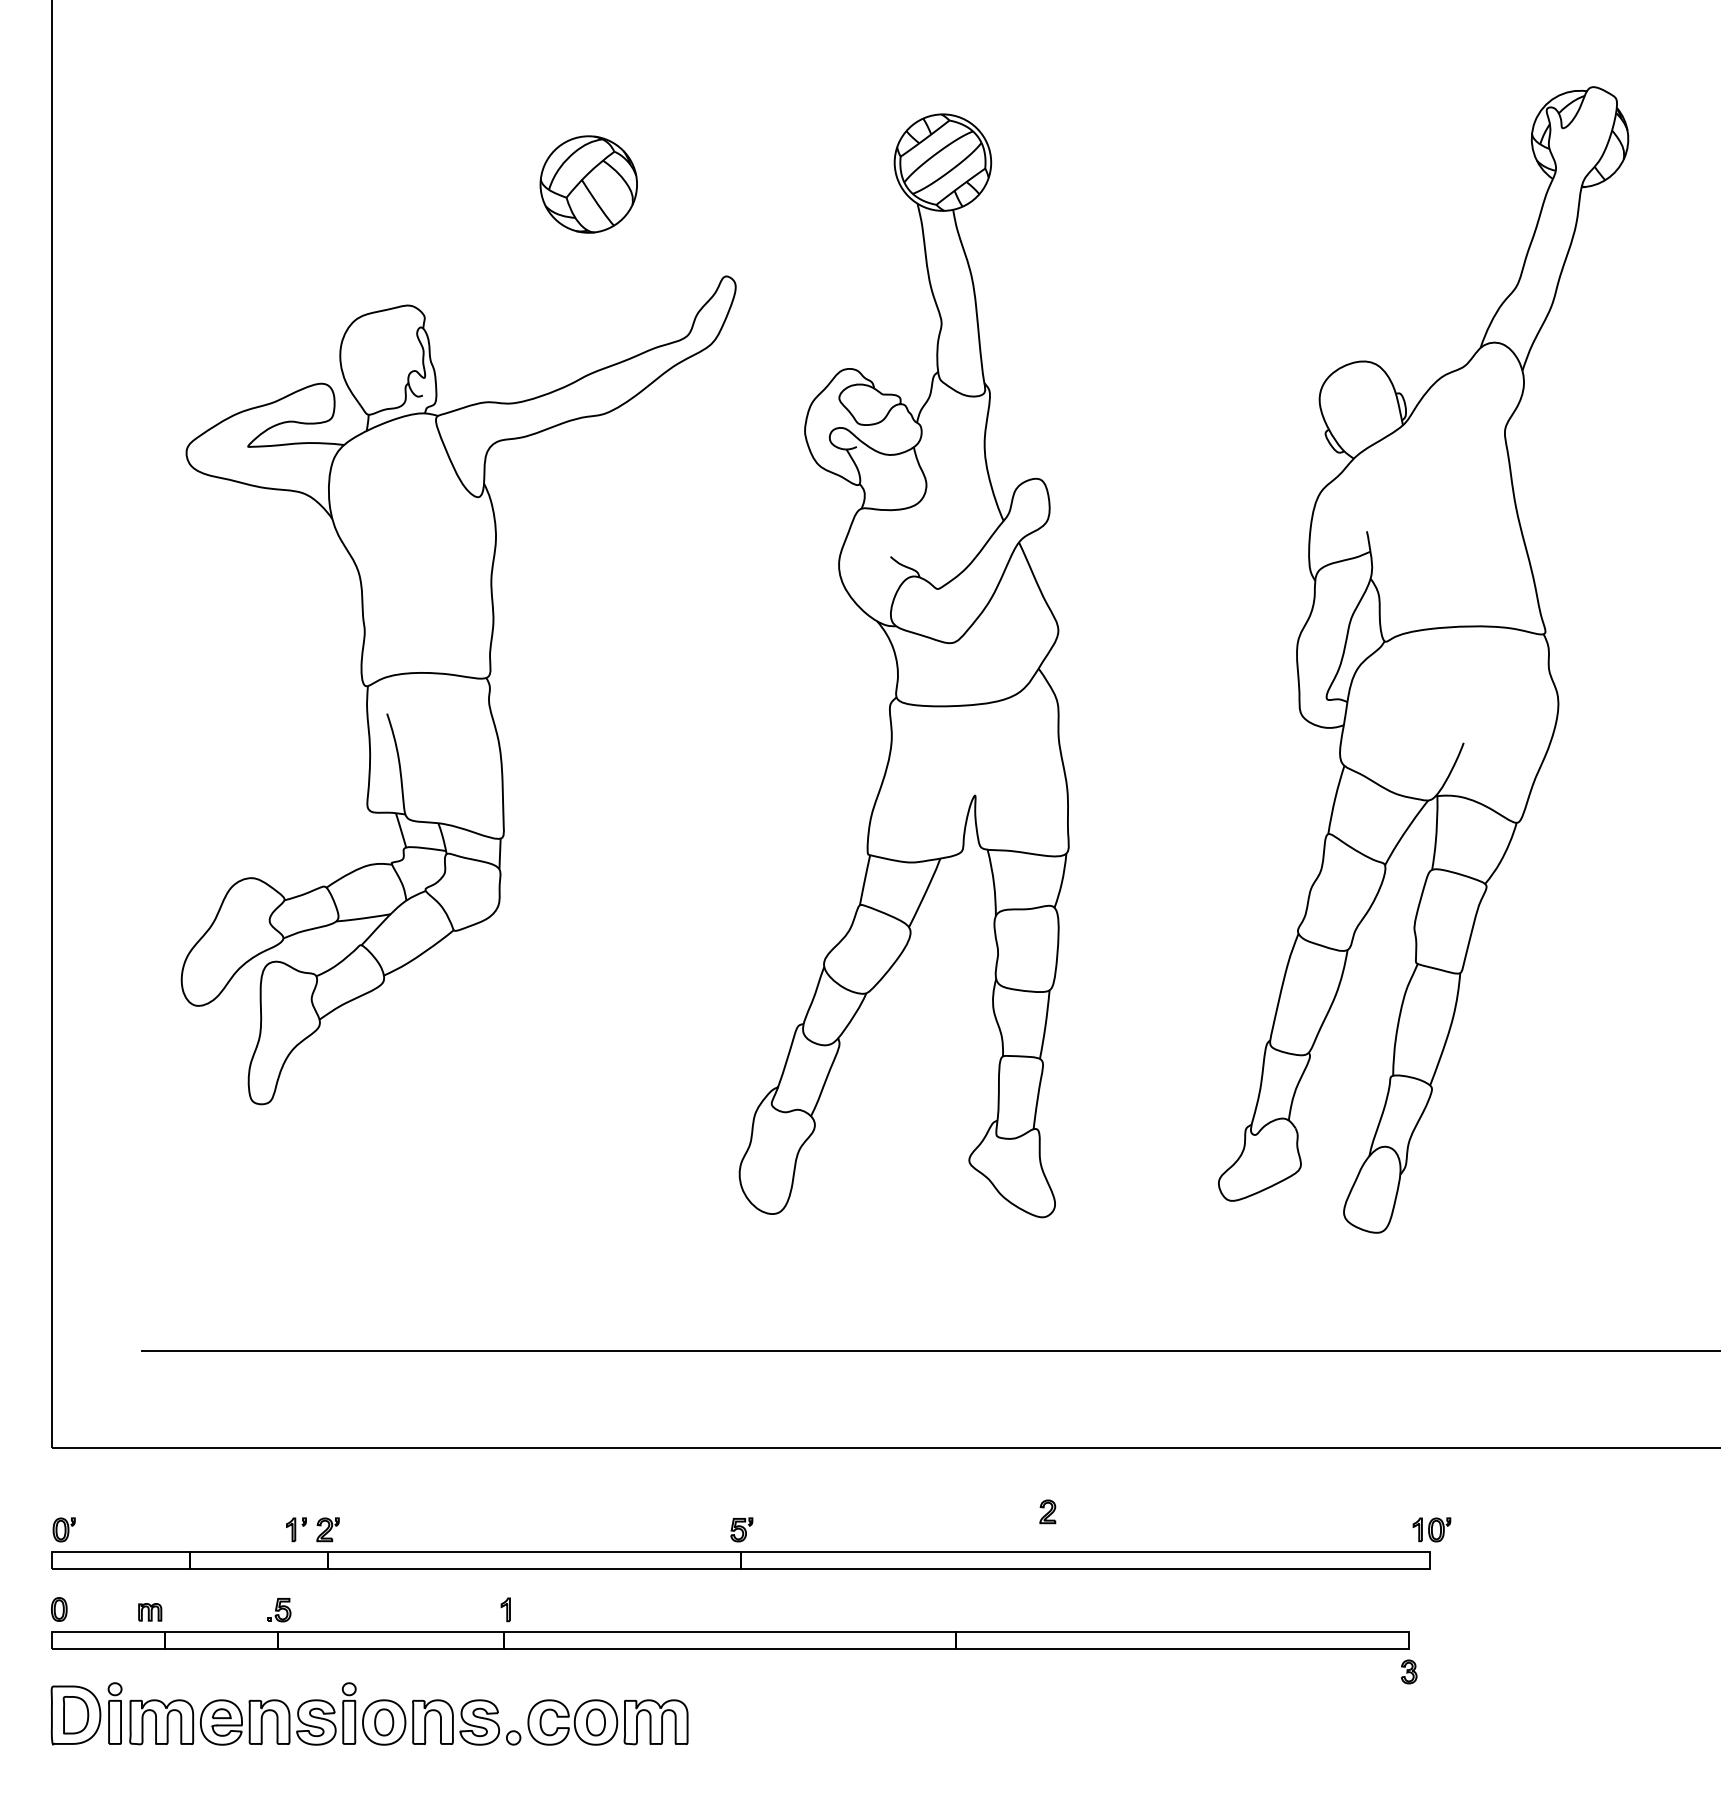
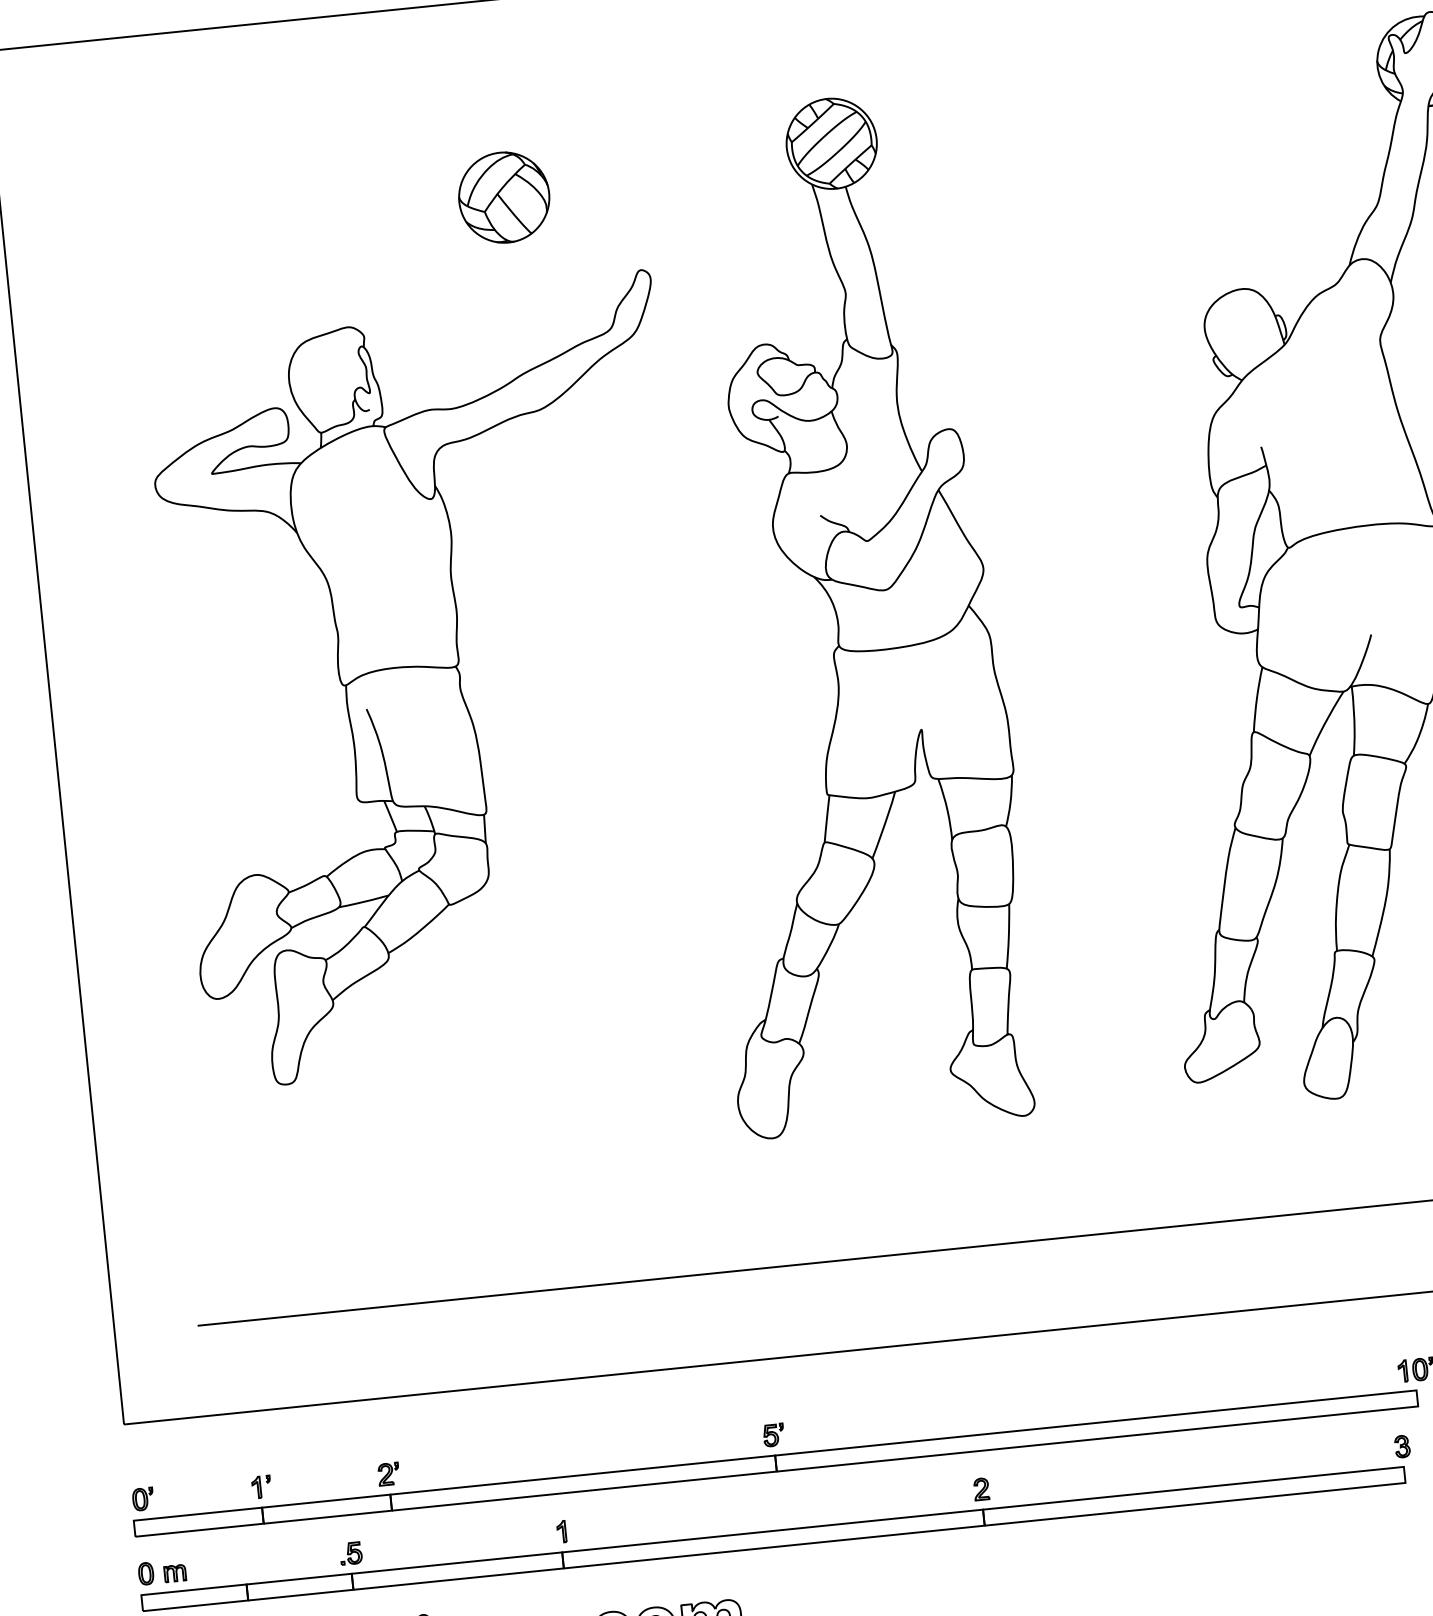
part: (1047, 1511) -> (981, 1488), moved
part: (296, 1529) -> (261, 1486), moved
part: (150, 1612) -> (175, 1573), moved
part: (1409, 1671) -> (1402, 1446), moved

